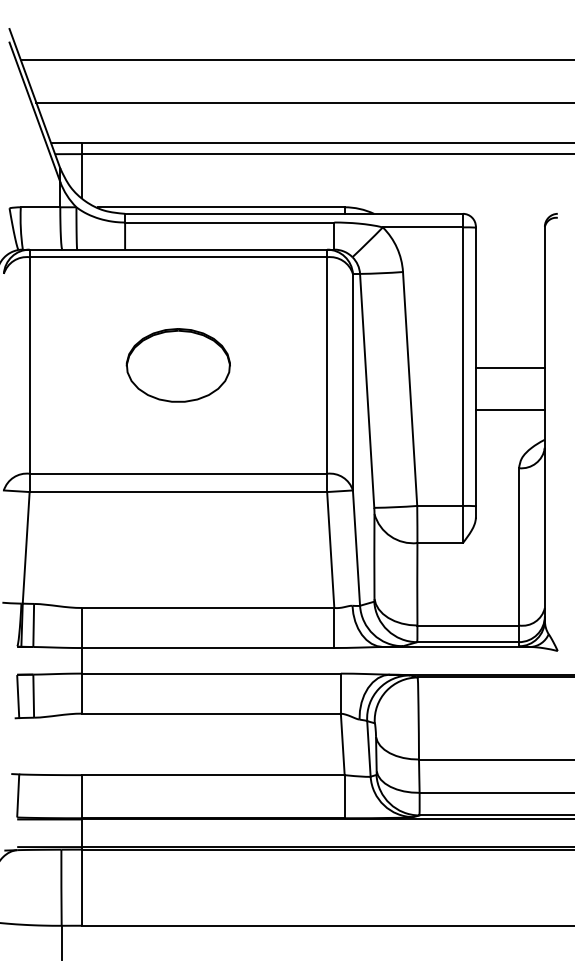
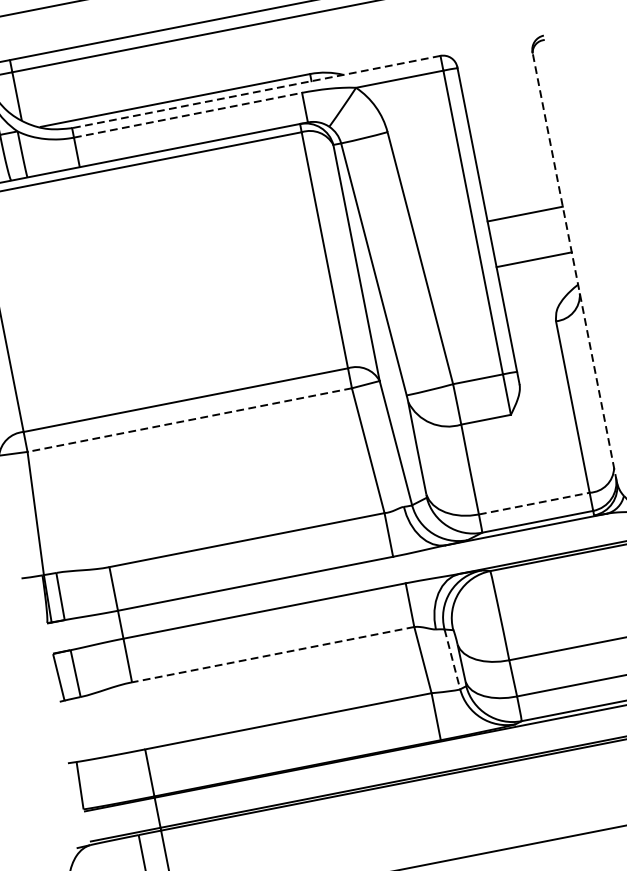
line: (293, 213) -> (255, 91), solid -> dashed
line: (229, 222) -> (187, 115), solid -> dashed
part: (177, 365) -> (161, 282), removed
line: (544, 423) -> (574, 267), solid -> dashed
line: (178, 492) -> (189, 420), solid -> dashed
line: (468, 625) -> (534, 503), solid -> dashed
line: (210, 713) -> (272, 654), solid -> dashed
line: (368, 748) -> (451, 659), solid -> dashed

